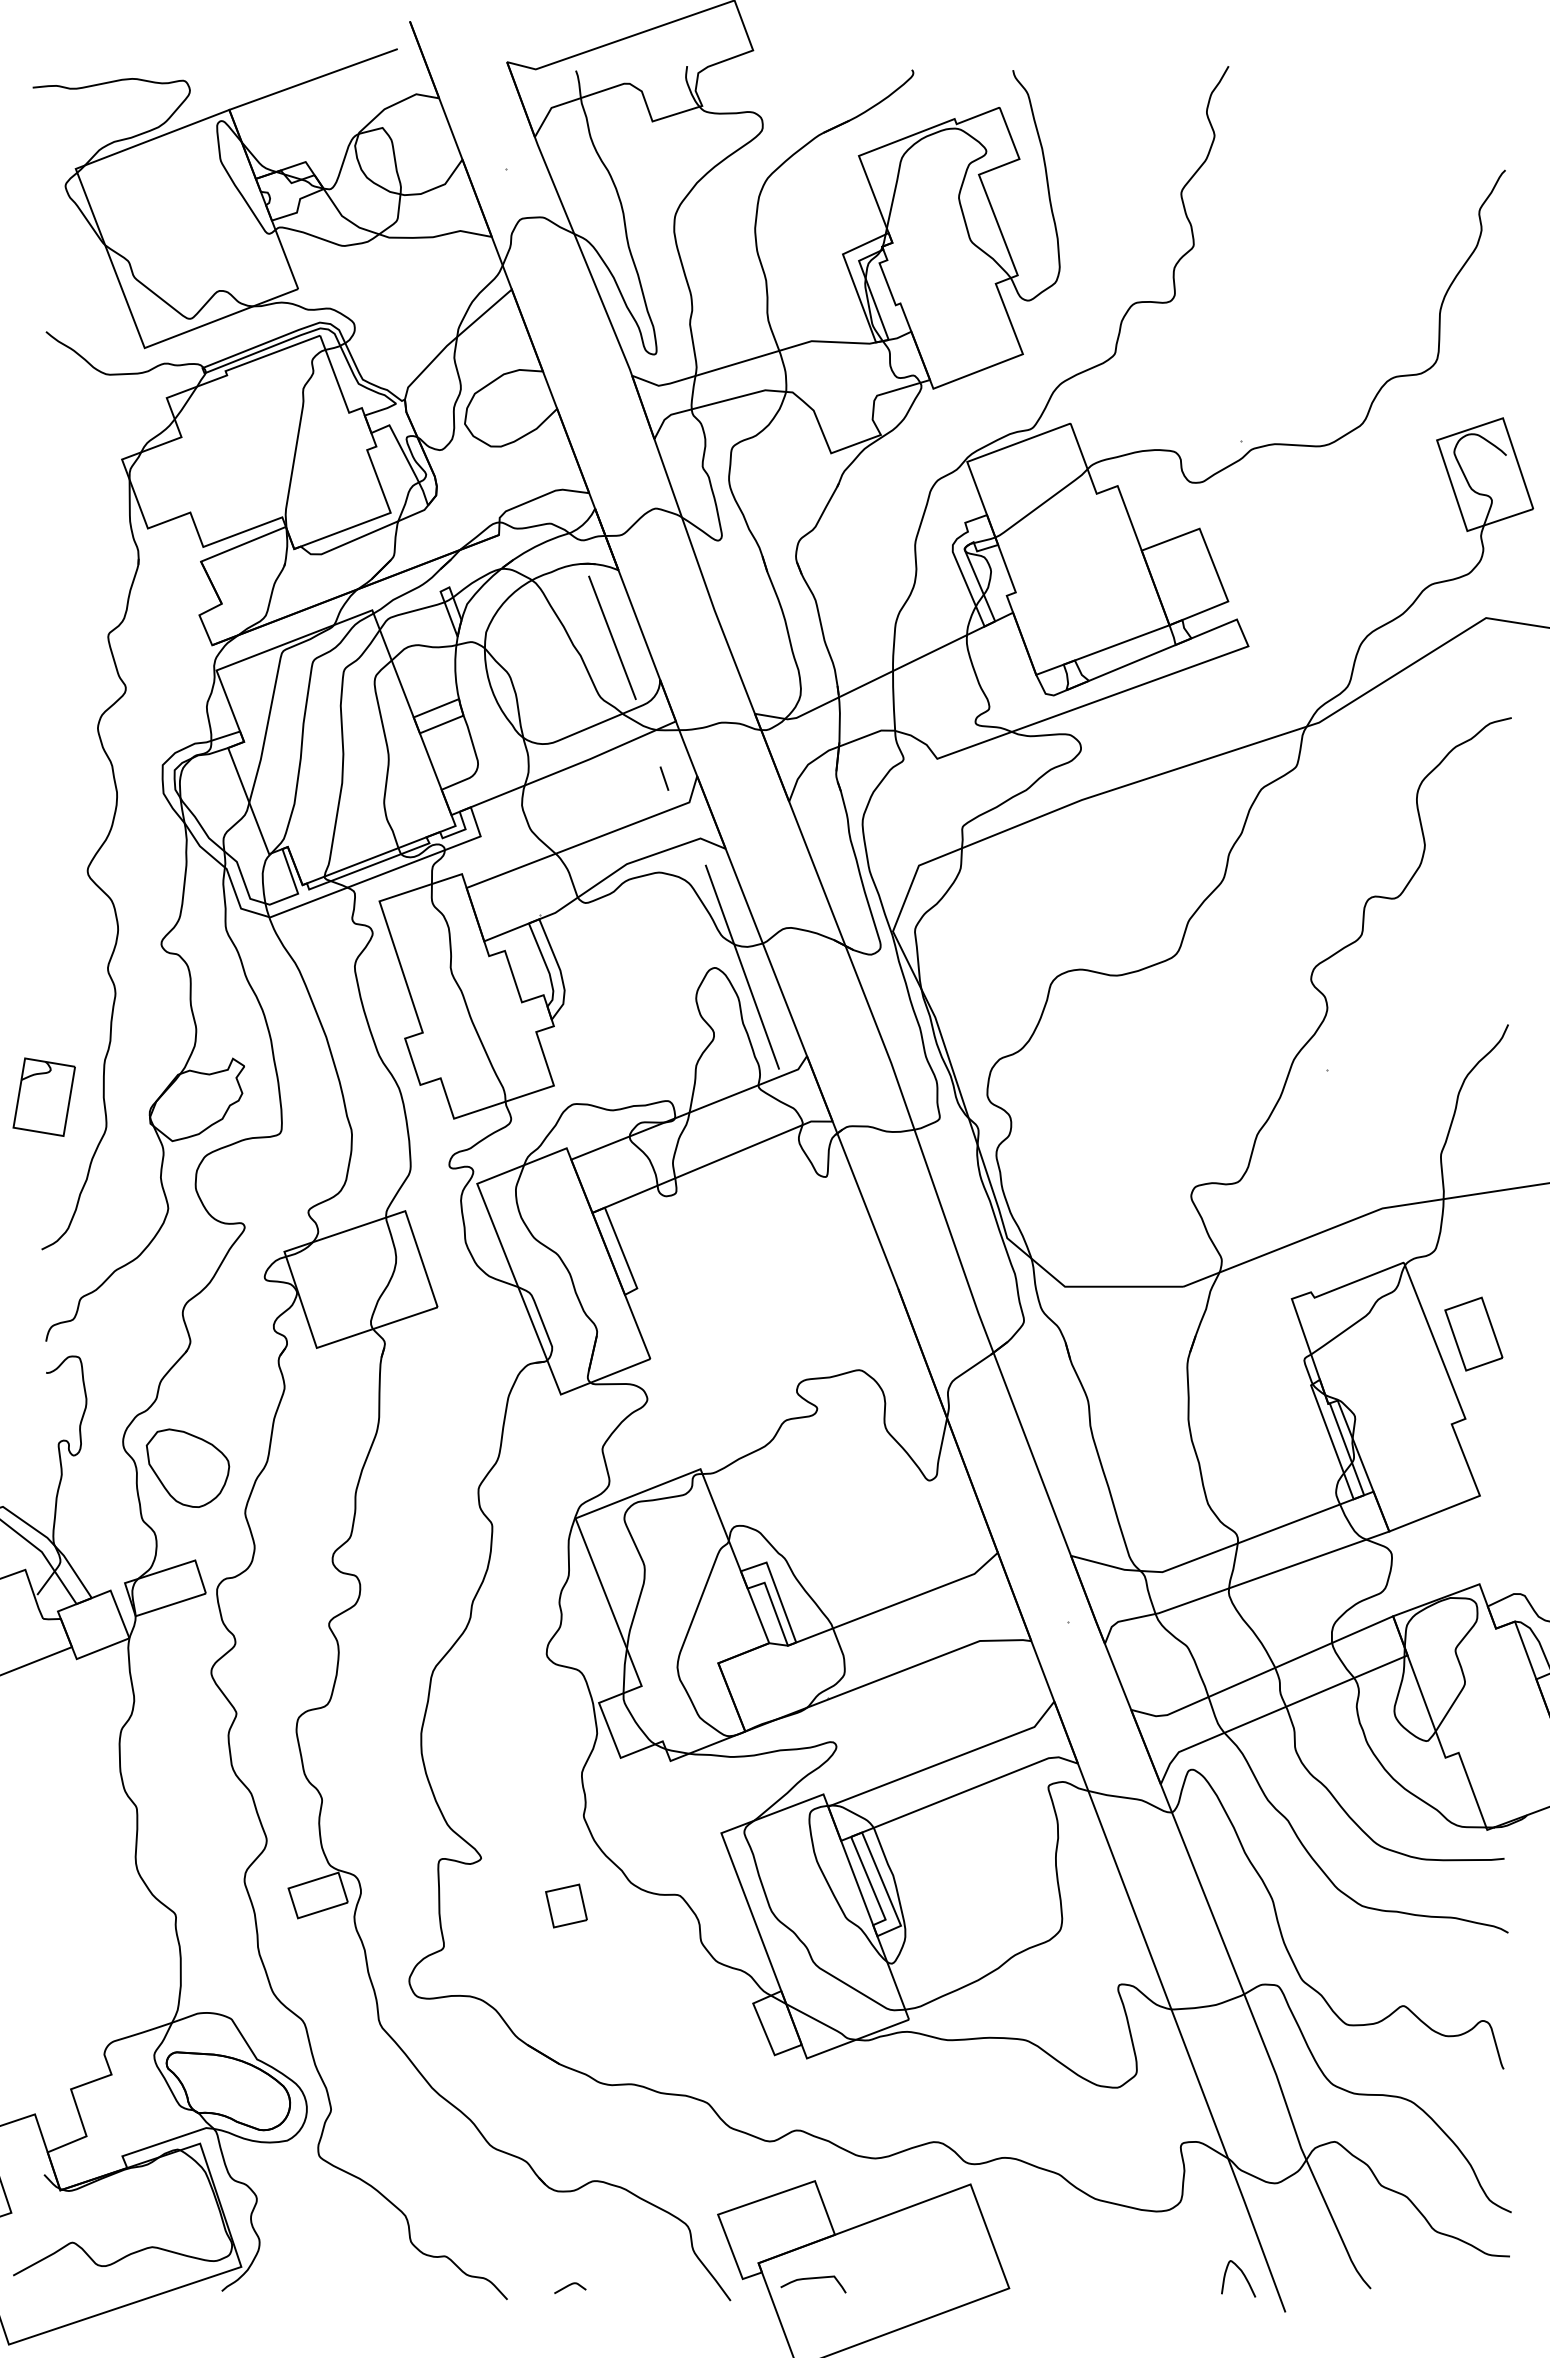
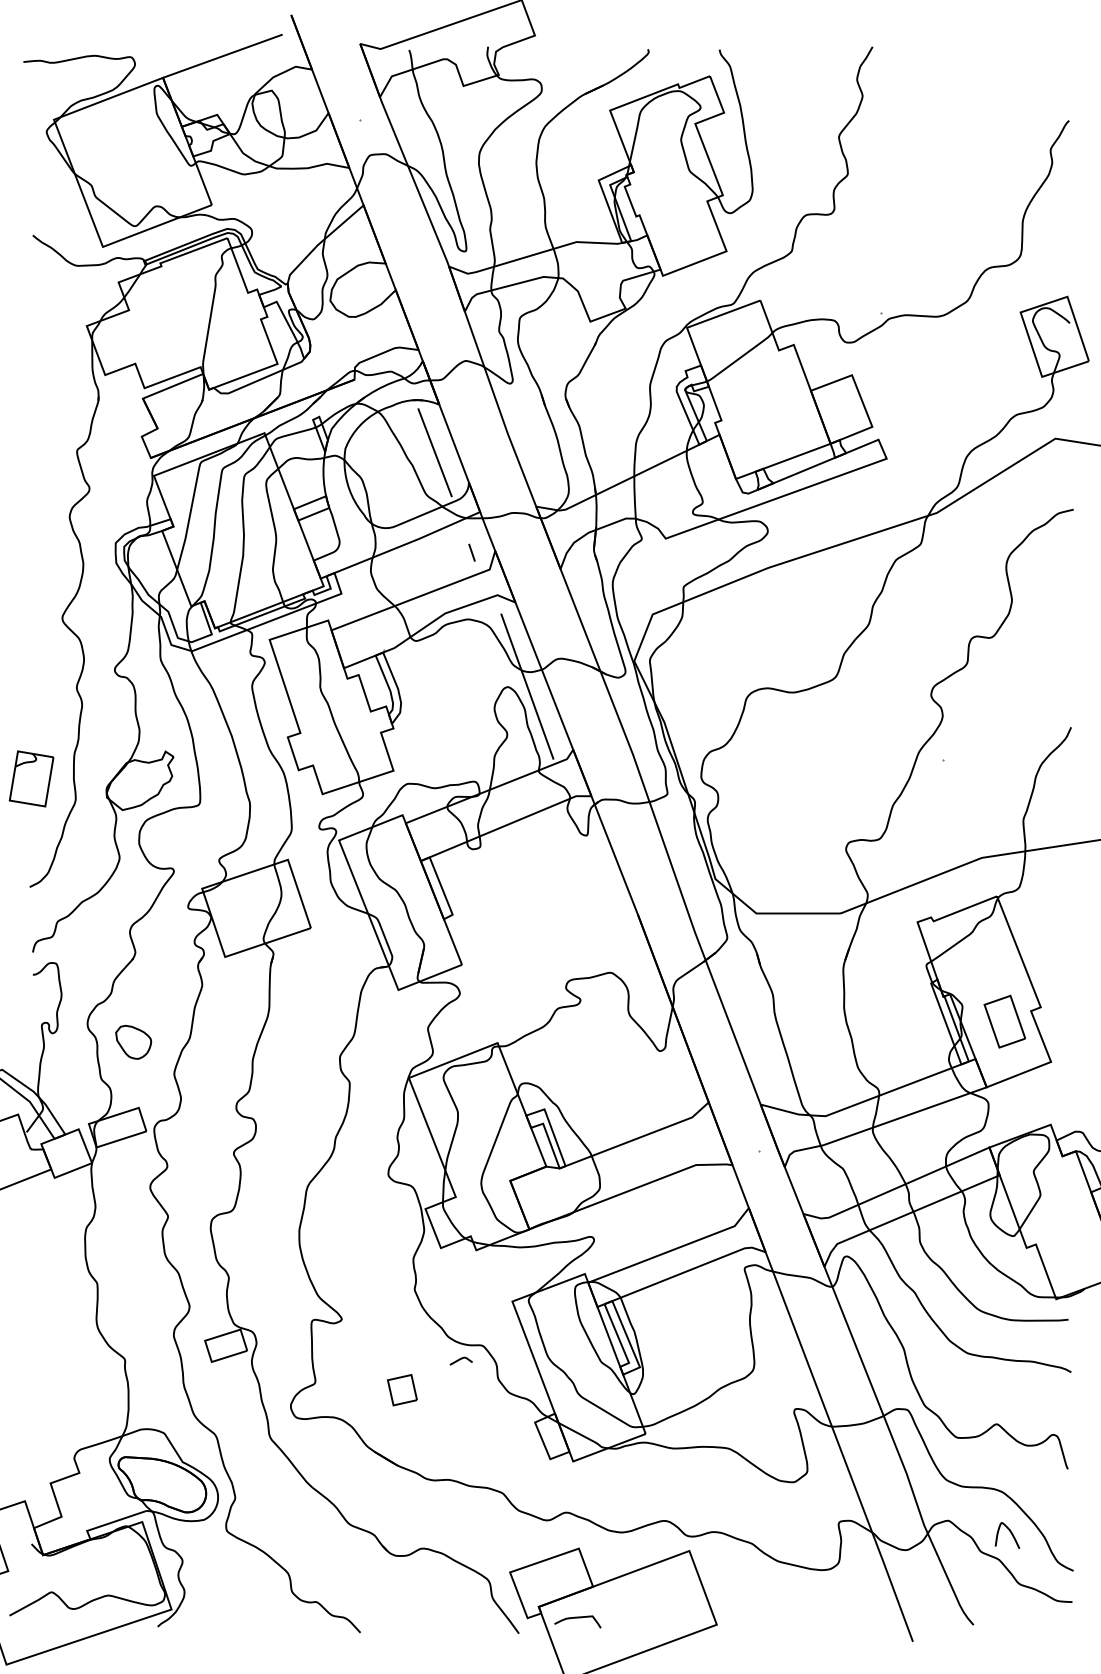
part: (1473, 1333) -> (1004, 1021), moved
part: (187, 1467) -> (133, 1041), size x0.6
part: (566, 1905) -> (402, 1389), moved
curve: (1242, 2274) -> (1010, 1532), moved
curve: (569, 2286) -> (460, 1359), moved

